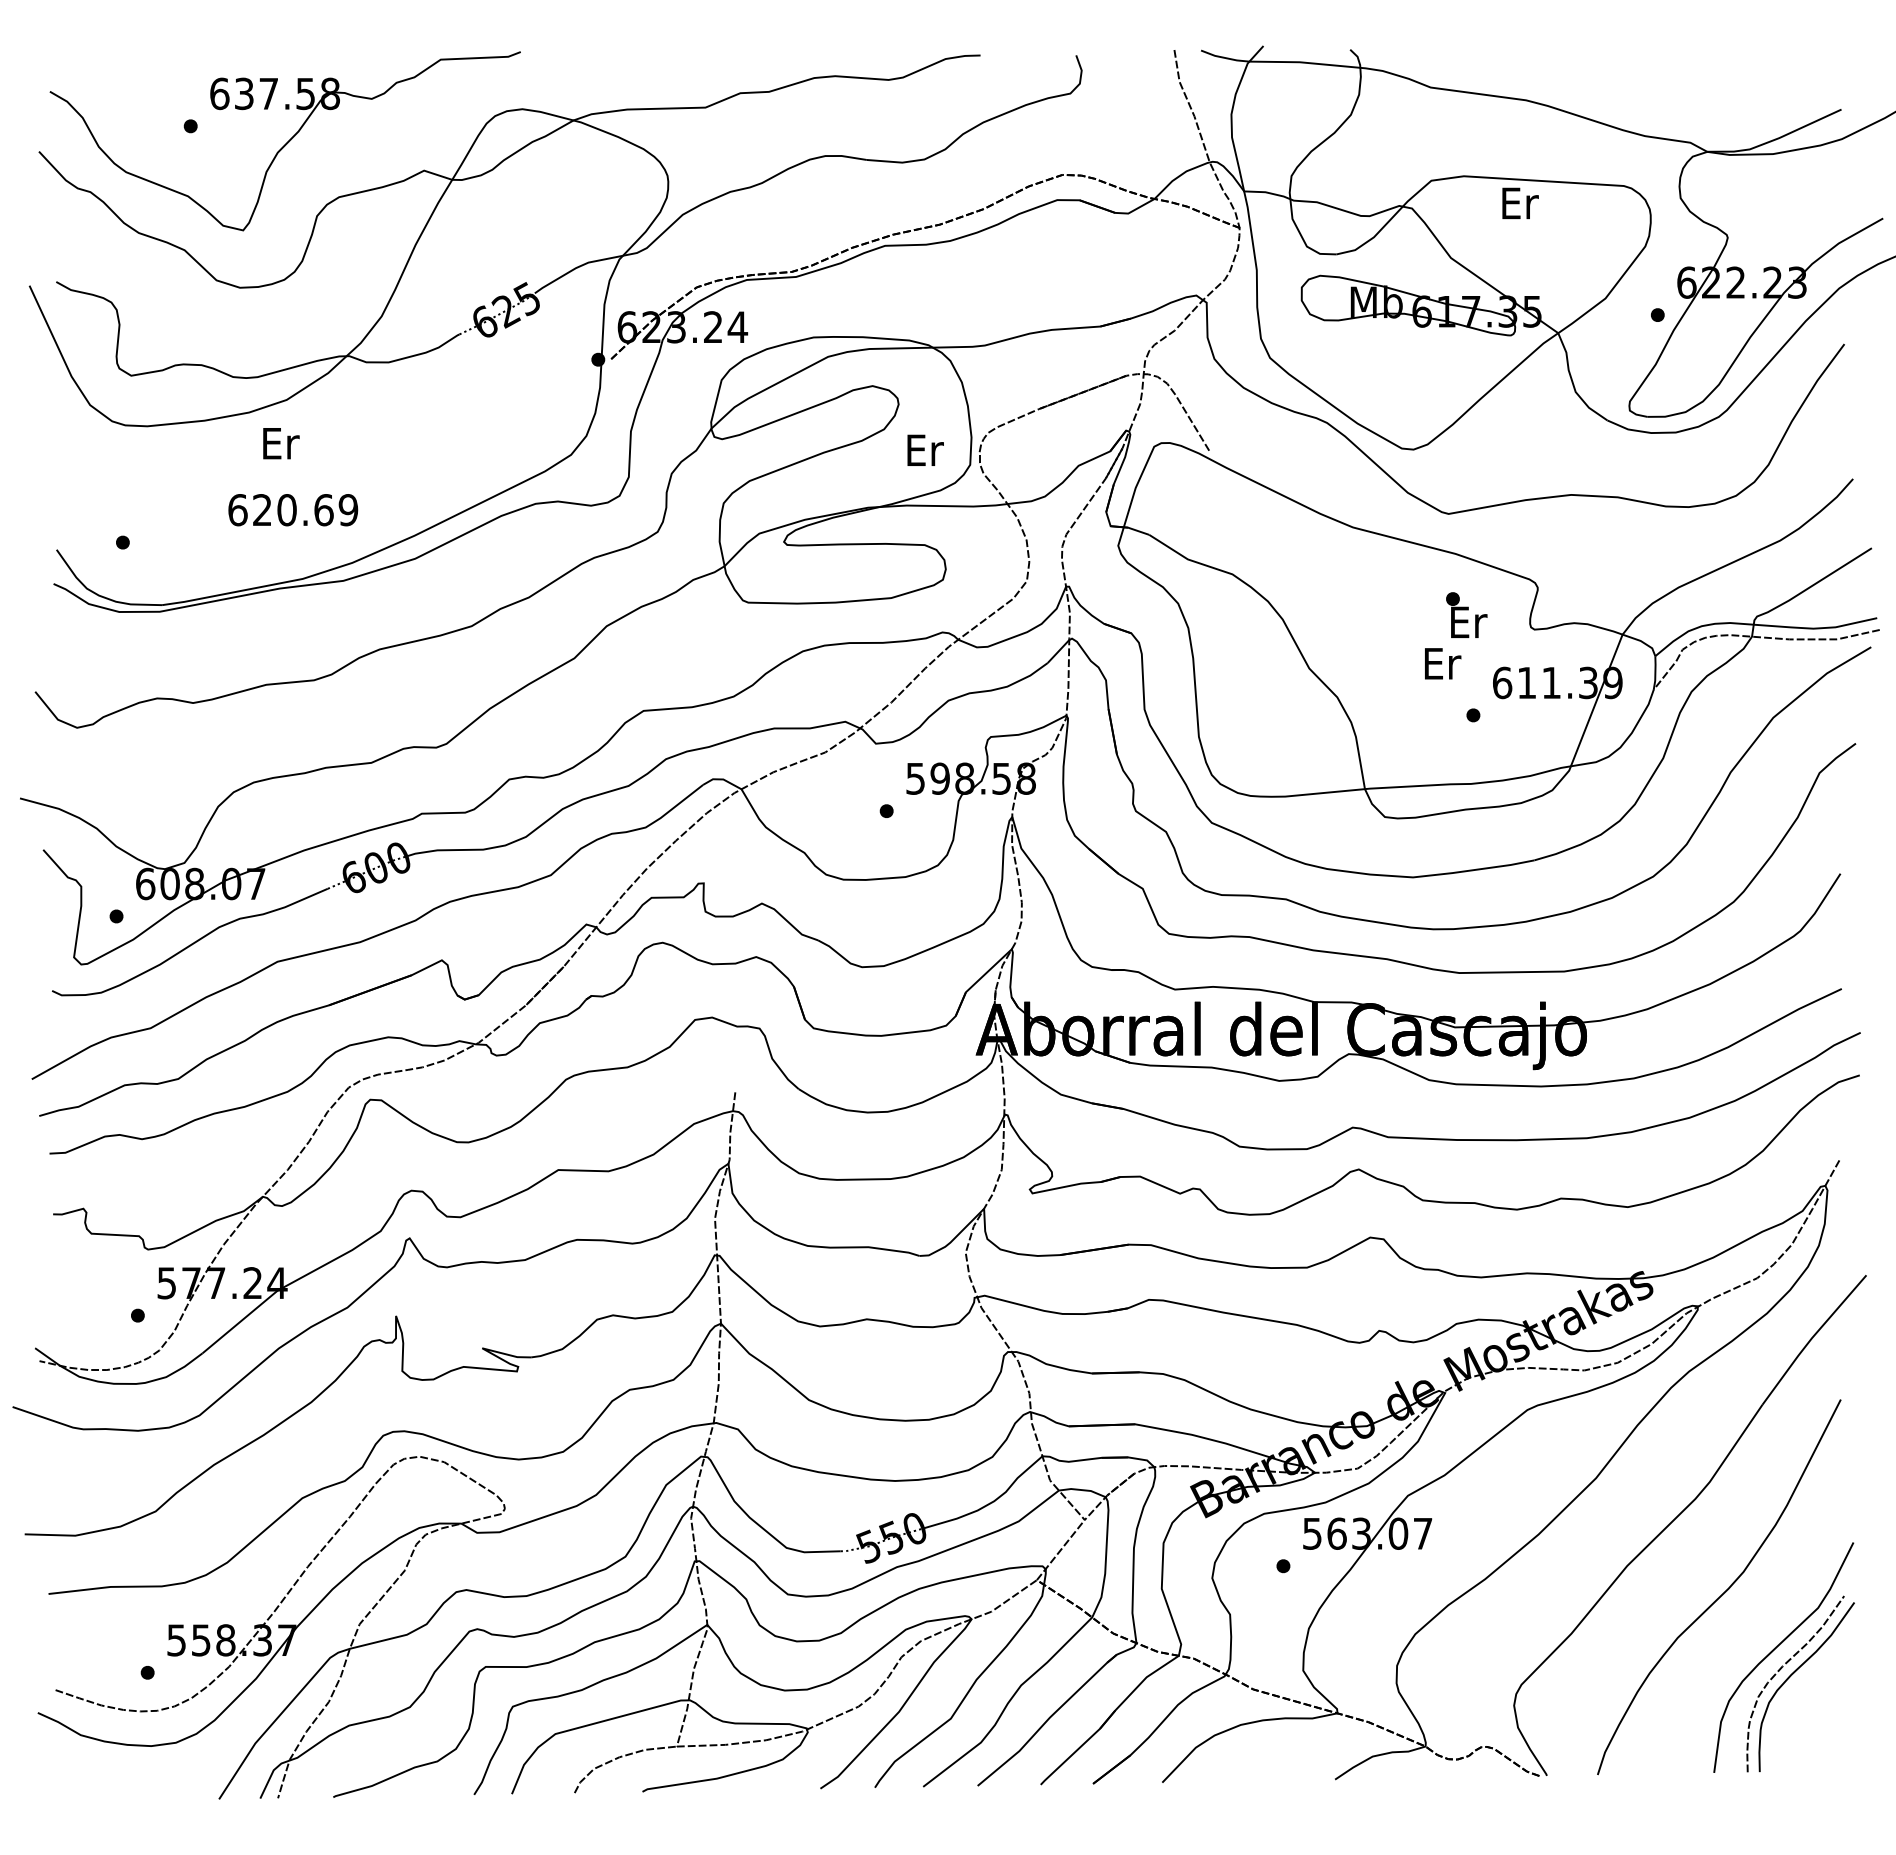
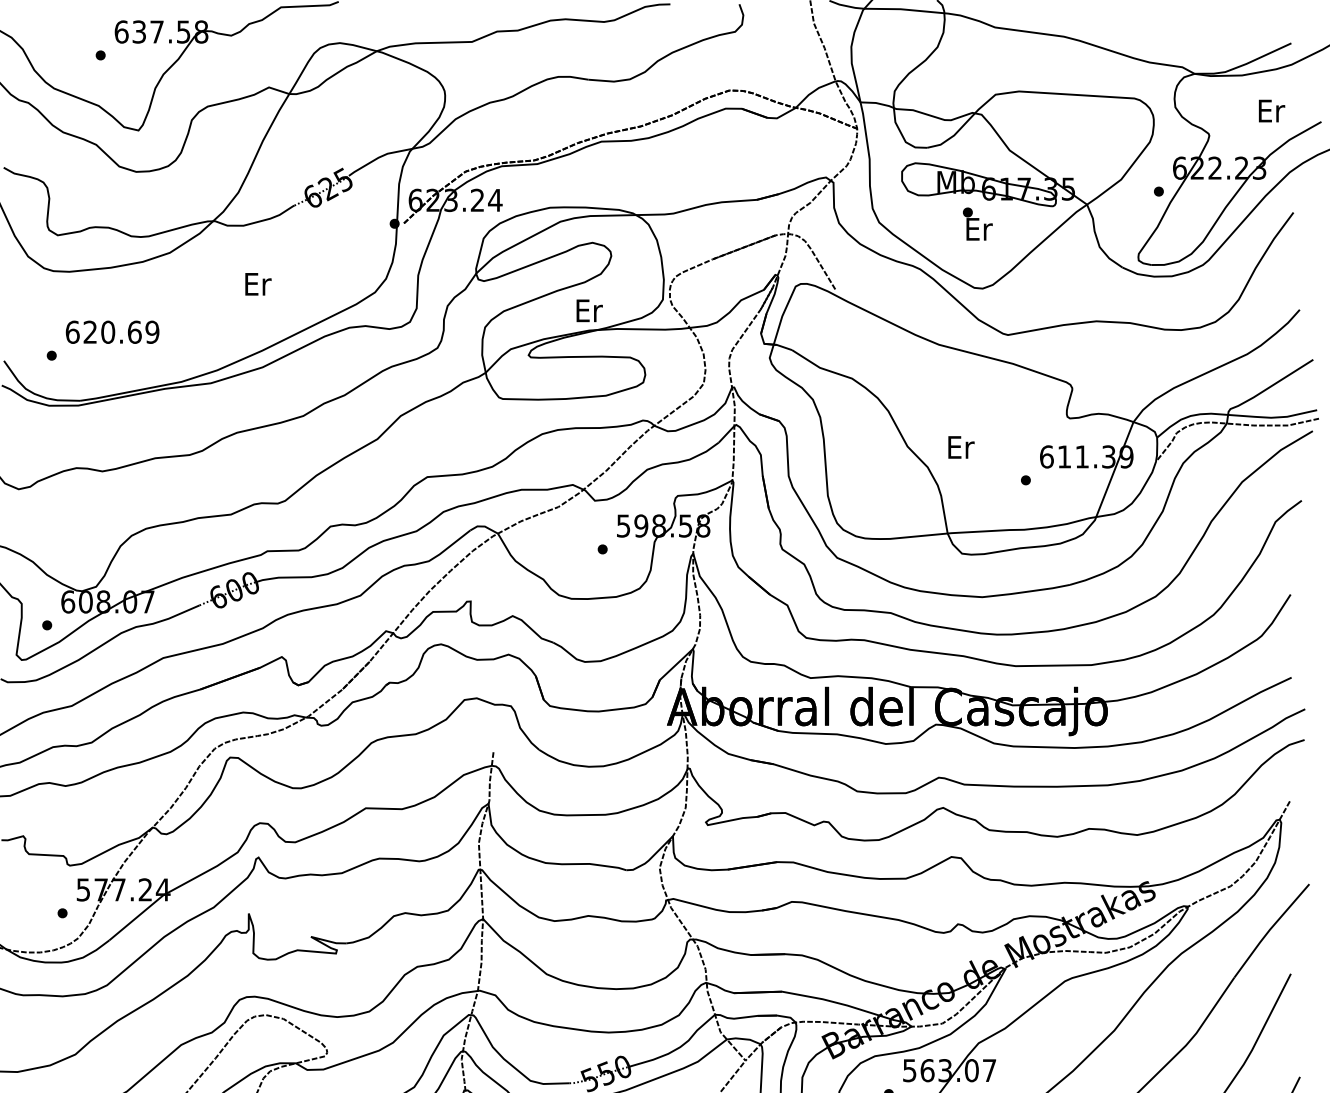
text: (1520, 203) -> (1271, 111), moved
text: (281, 443) -> (258, 284), moved
text: (925, 449) -> (589, 310), moved
text: (293, 510) -> (112, 332), moved
text: (1466, 614) -> (977, 223), moved
text: (1443, 663) -> (961, 447), moved

